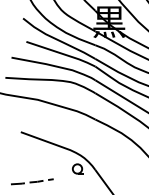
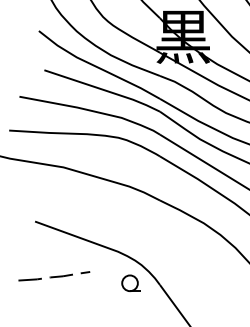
curve: (32, 181) -> (54, 275), moved

